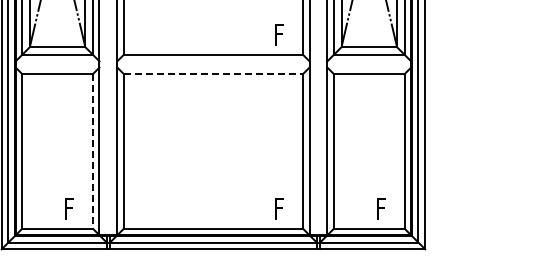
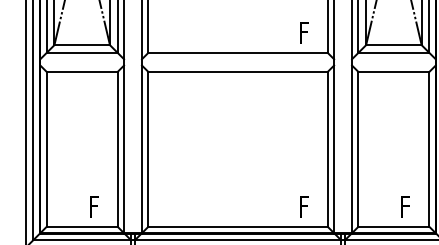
line: (213, 73) -> (238, 71), dashed -> solid
line: (93, 151) -> (118, 149), dashed -> solid

